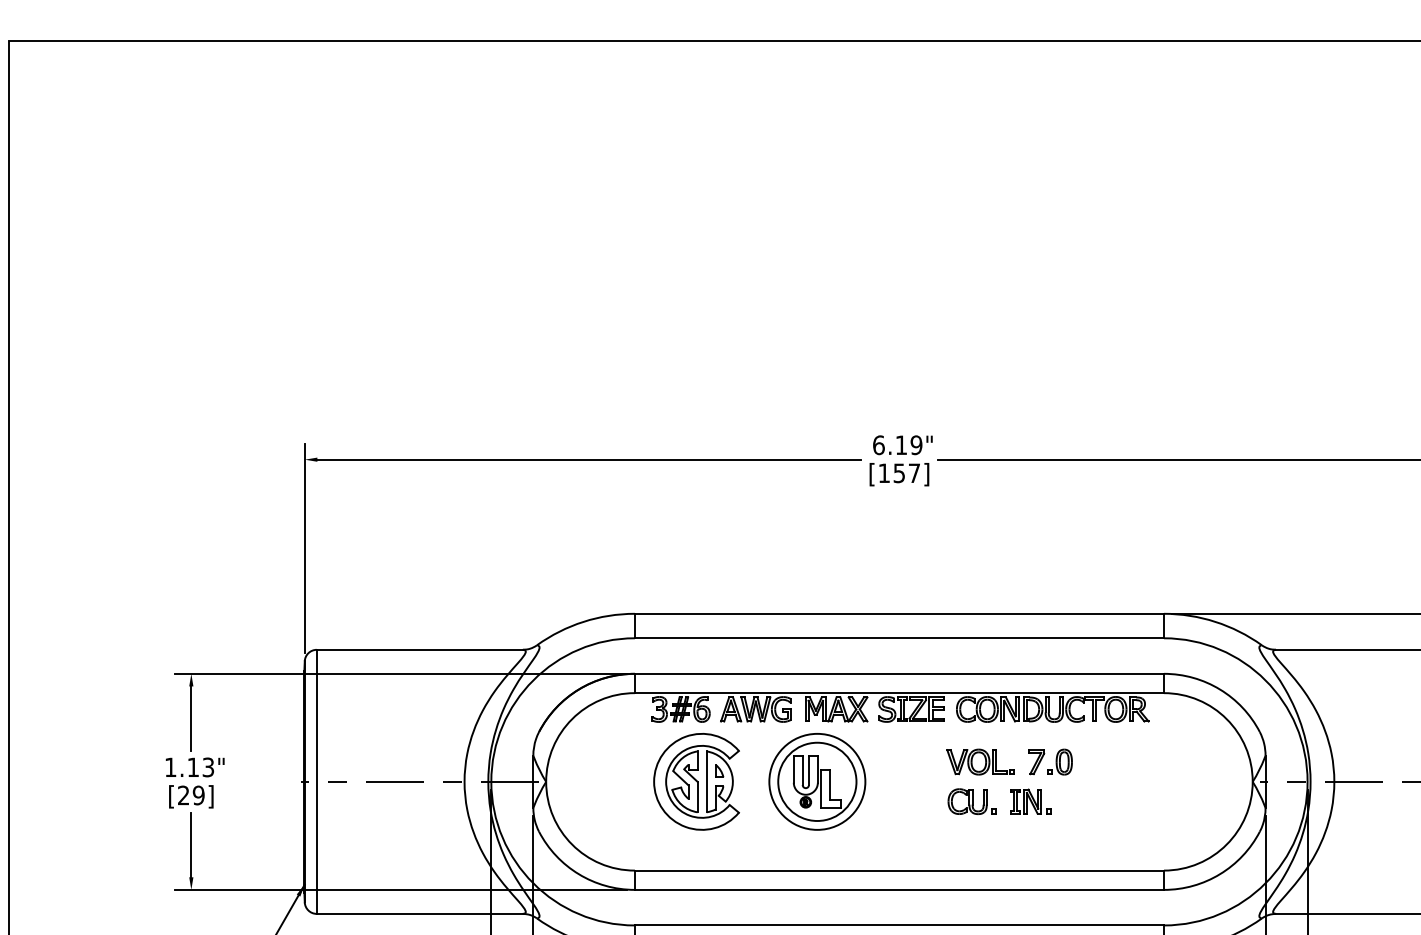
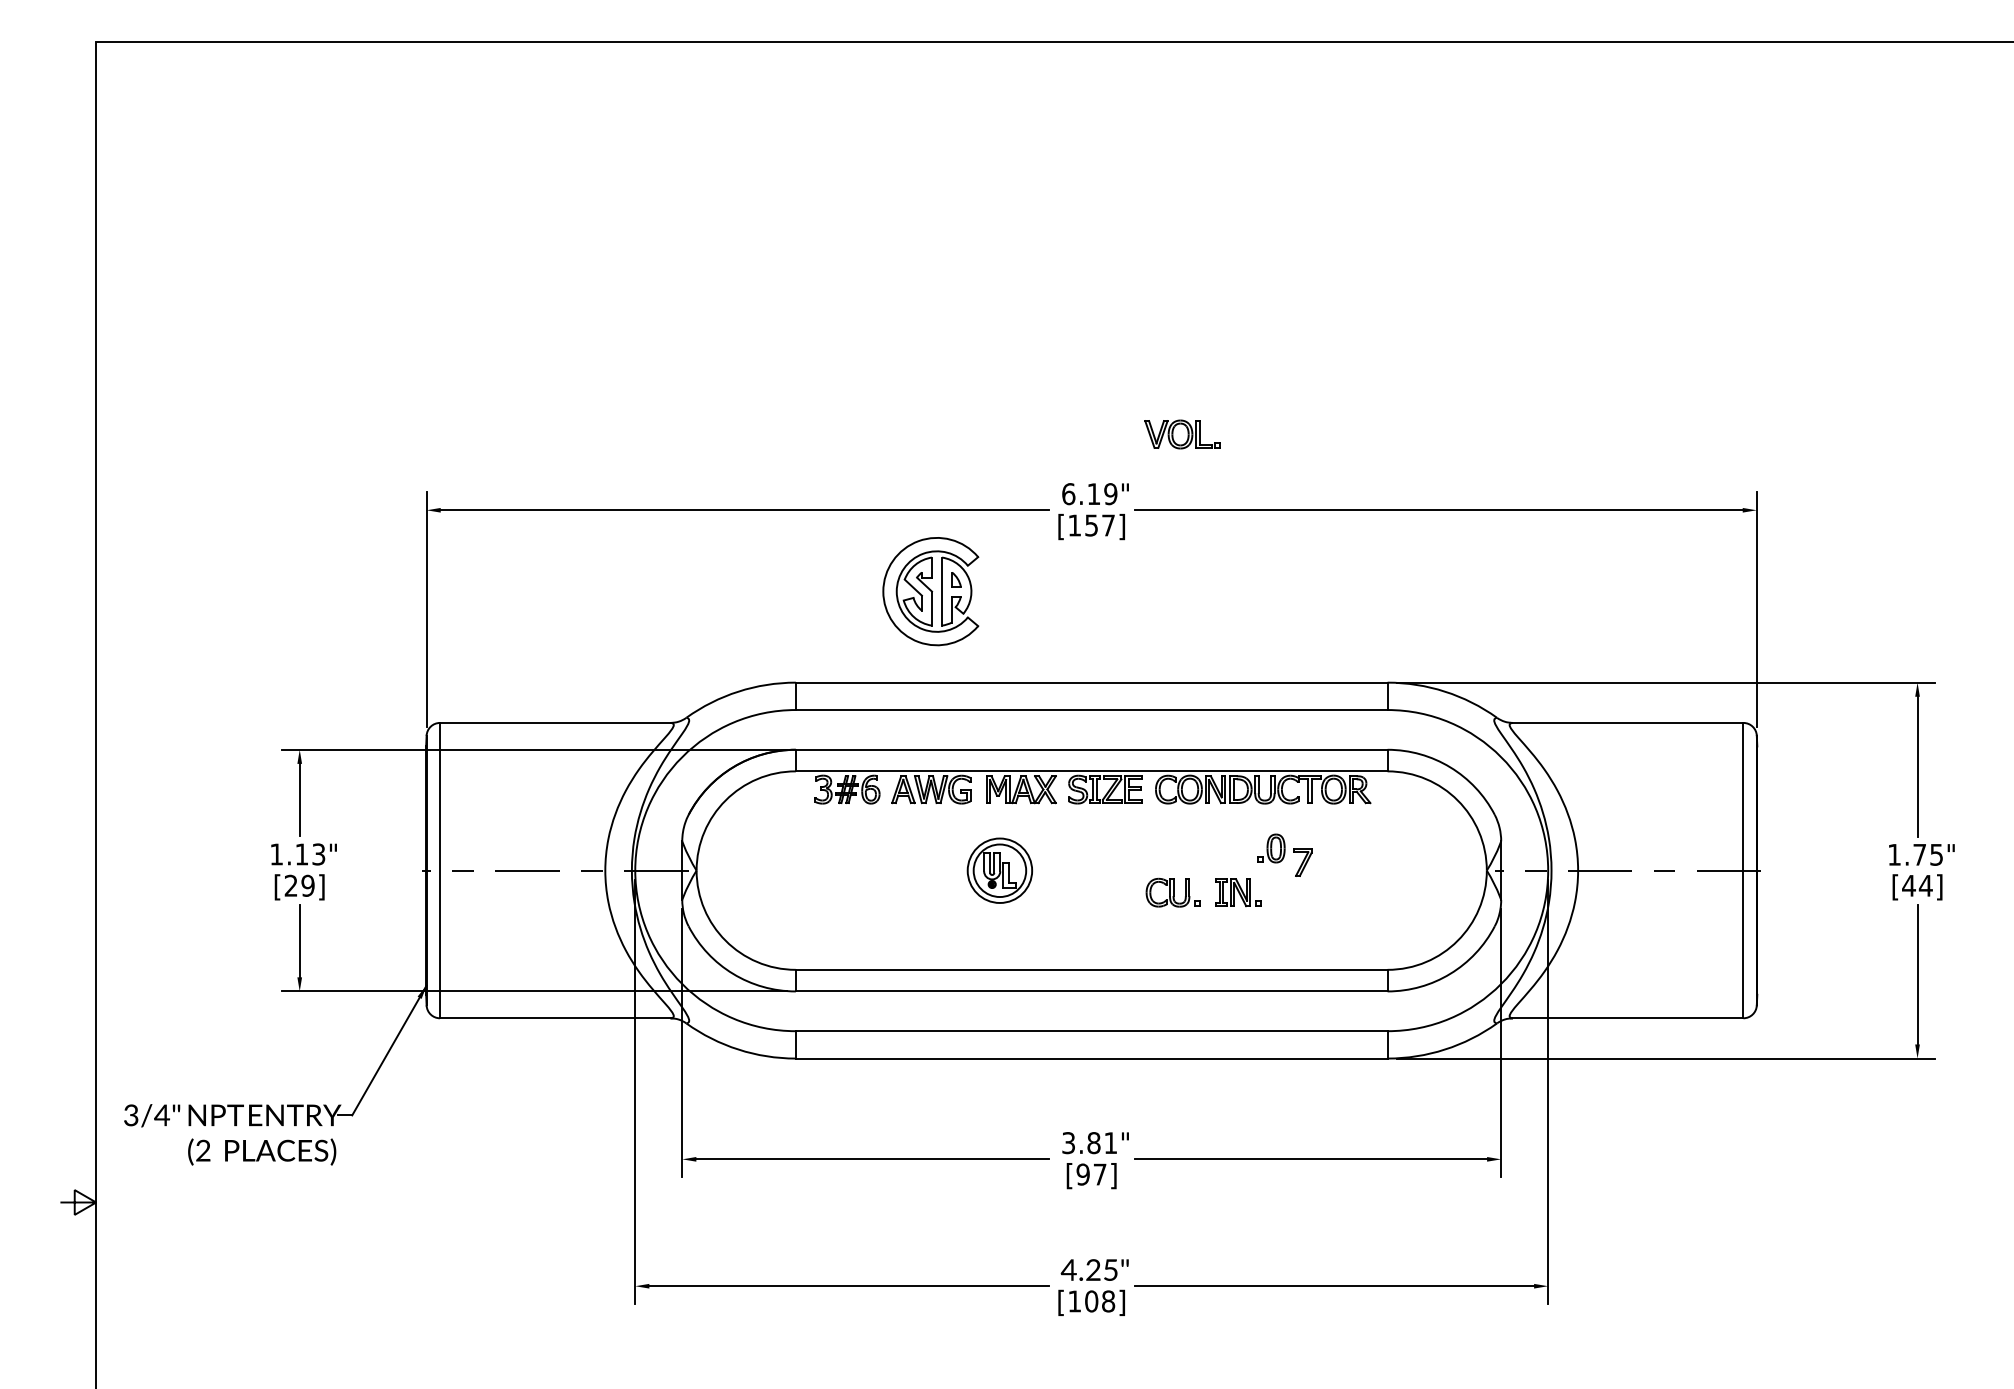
part: (980, 762) -> (1182, 434), moved
part: (1036, 762) -> (1302, 862), moved
part: (696, 781) -> (930, 591), moved
part: (816, 781) -> (999, 870), size x0.6

